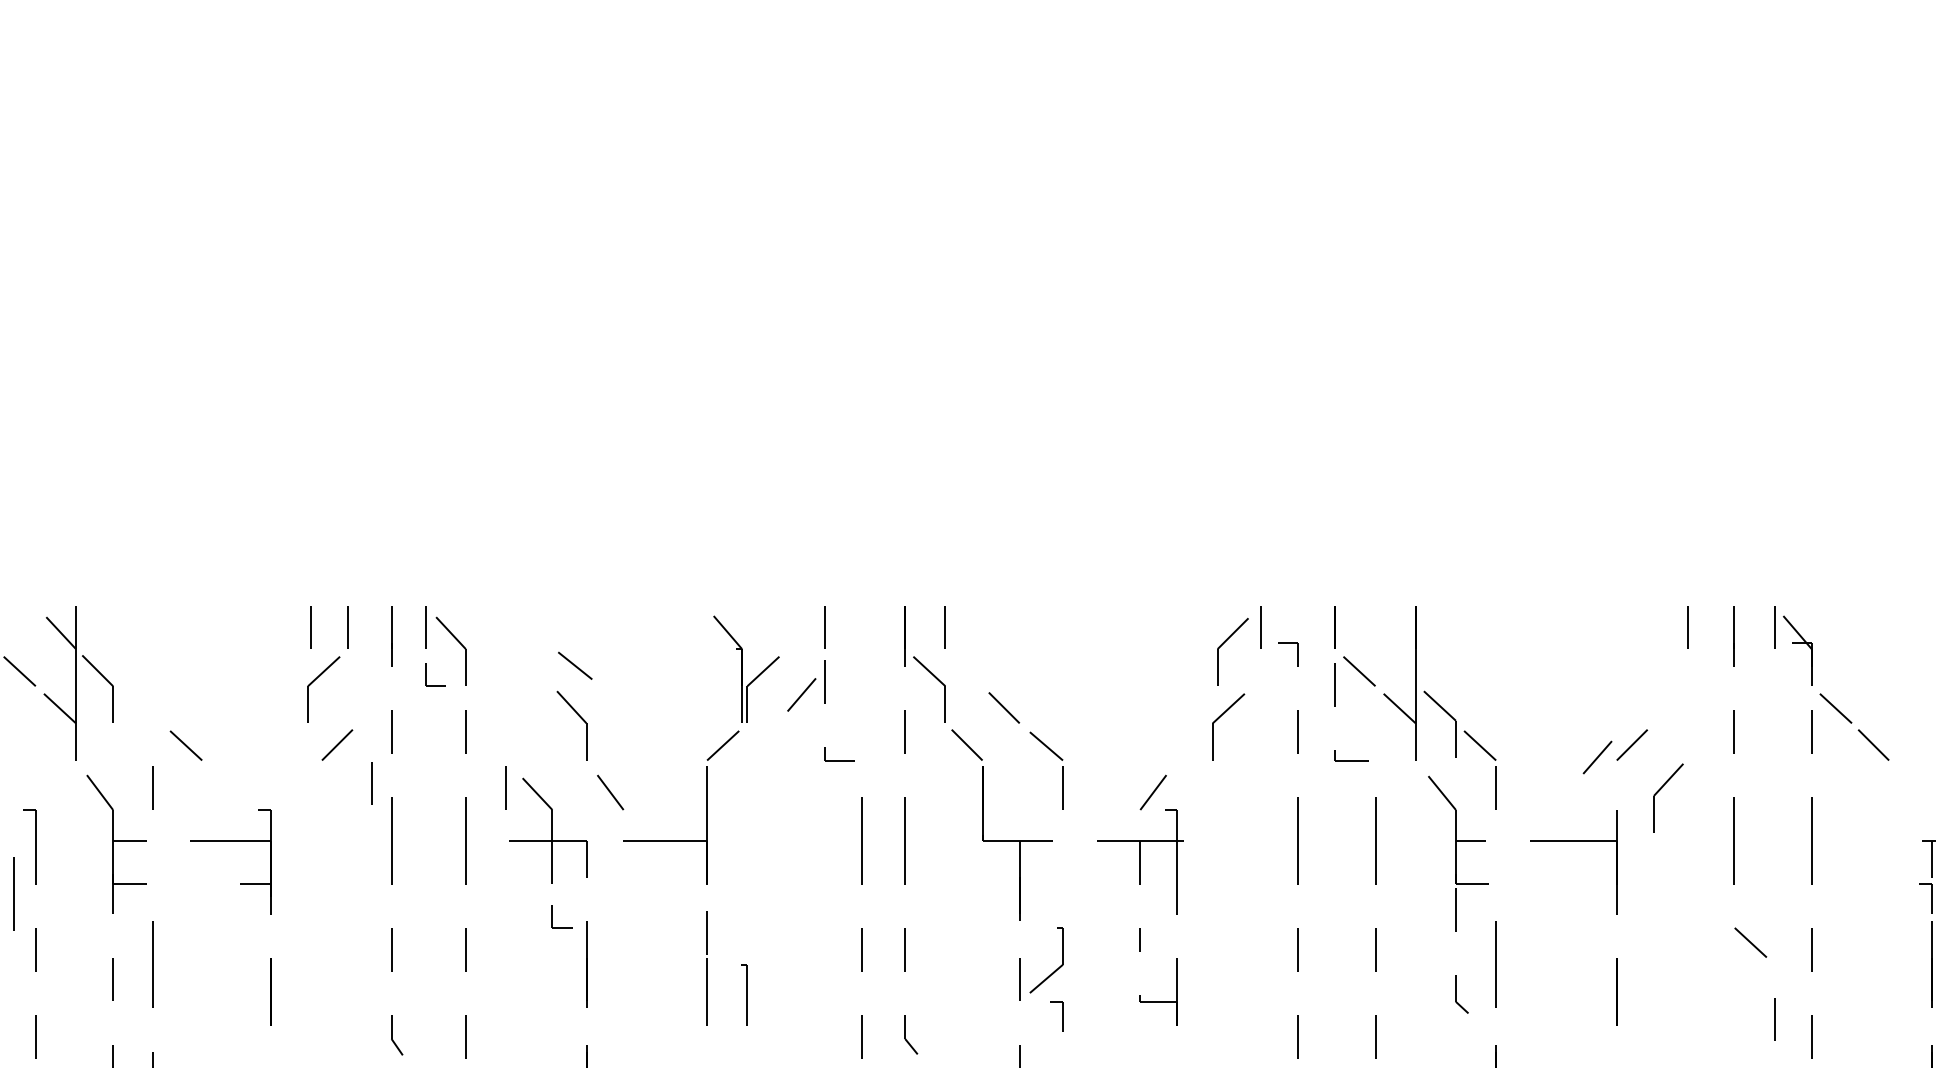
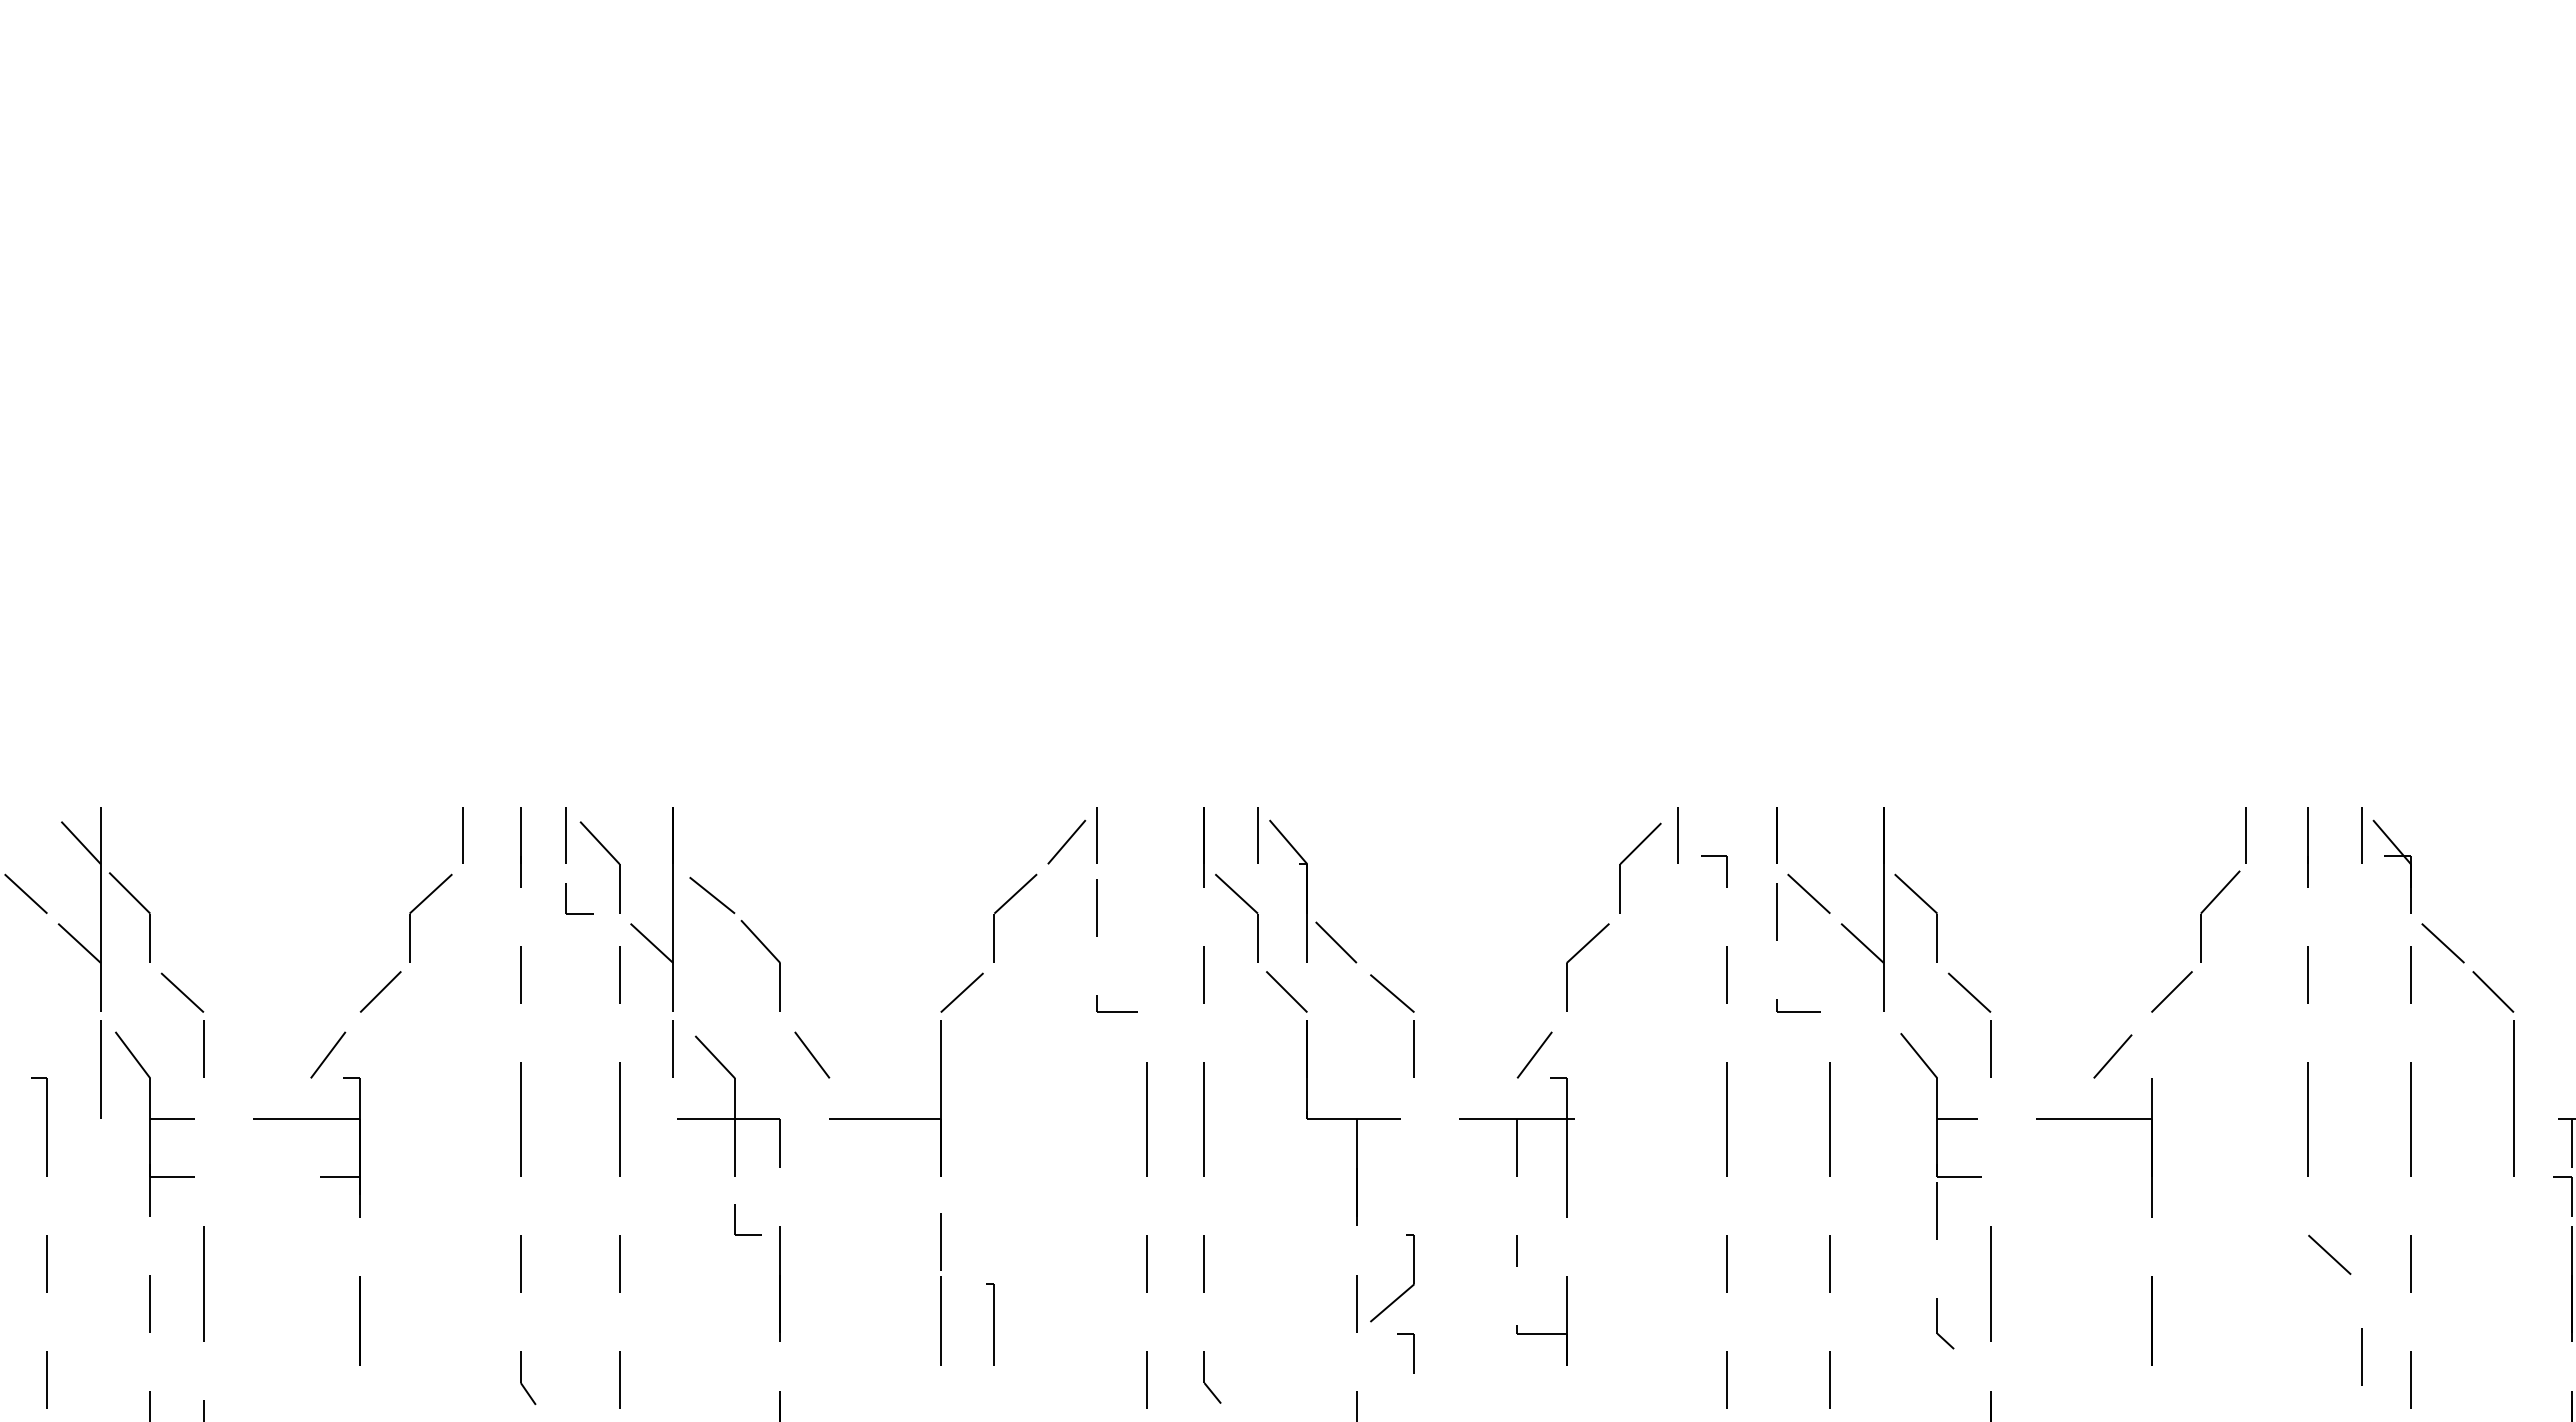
line: (310, 627) -> (413, 835), removed
line: (575, 665) -> (712, 895), moved
part: (741, 668) -> (1306, 890), moved
part: (505, 683) -> (672, 909), added
line: (801, 695) -> (1066, 842), moved
part: (1446, 713) -> (1924, 903), moved
part: (1220, 717) -> (1576, 955), moved
line: (337, 744) -> (380, 991), moved
line: (186, 745) -> (182, 992), moved
line: (1597, 757) -> (2112, 1056), moved
line: (371, 783) -> (493, 1043), removed
part: (1660, 789) -> (2209, 905), moved
line: (247, 792) -> (328, 1054), added
line: (1888, 825) -> (2513, 1098), added
line: (14, 893) -> (100, 1069), moved

